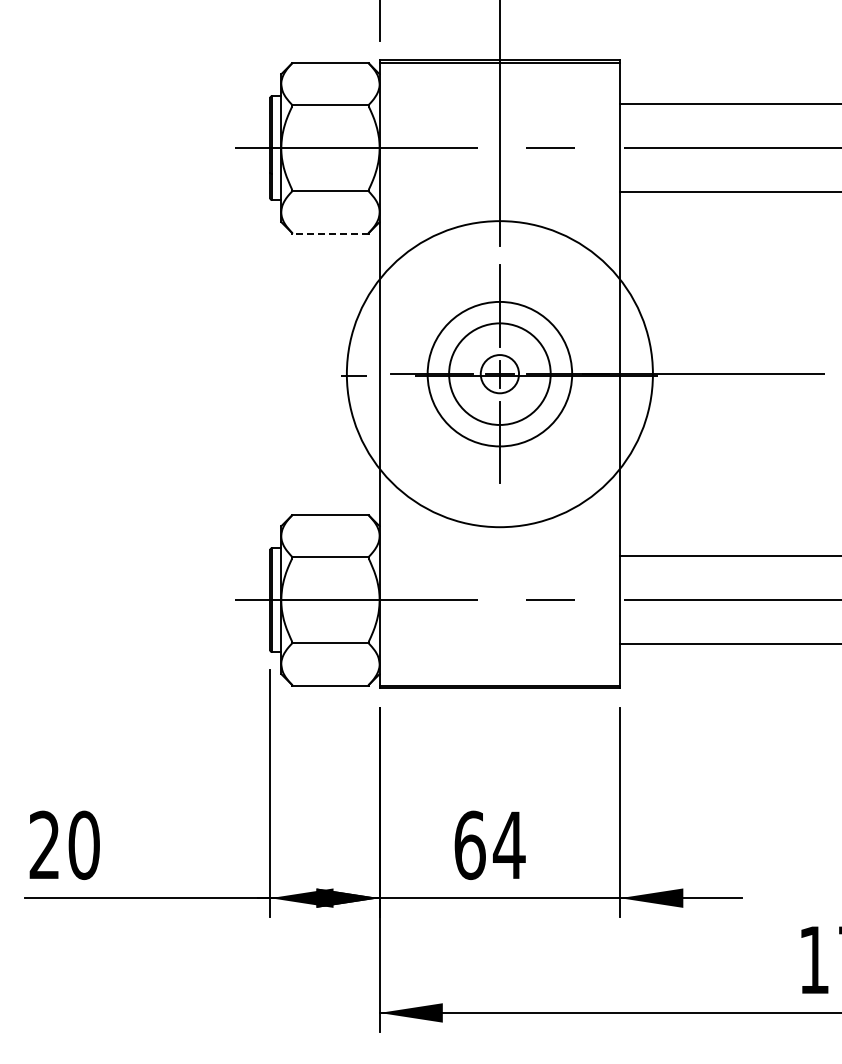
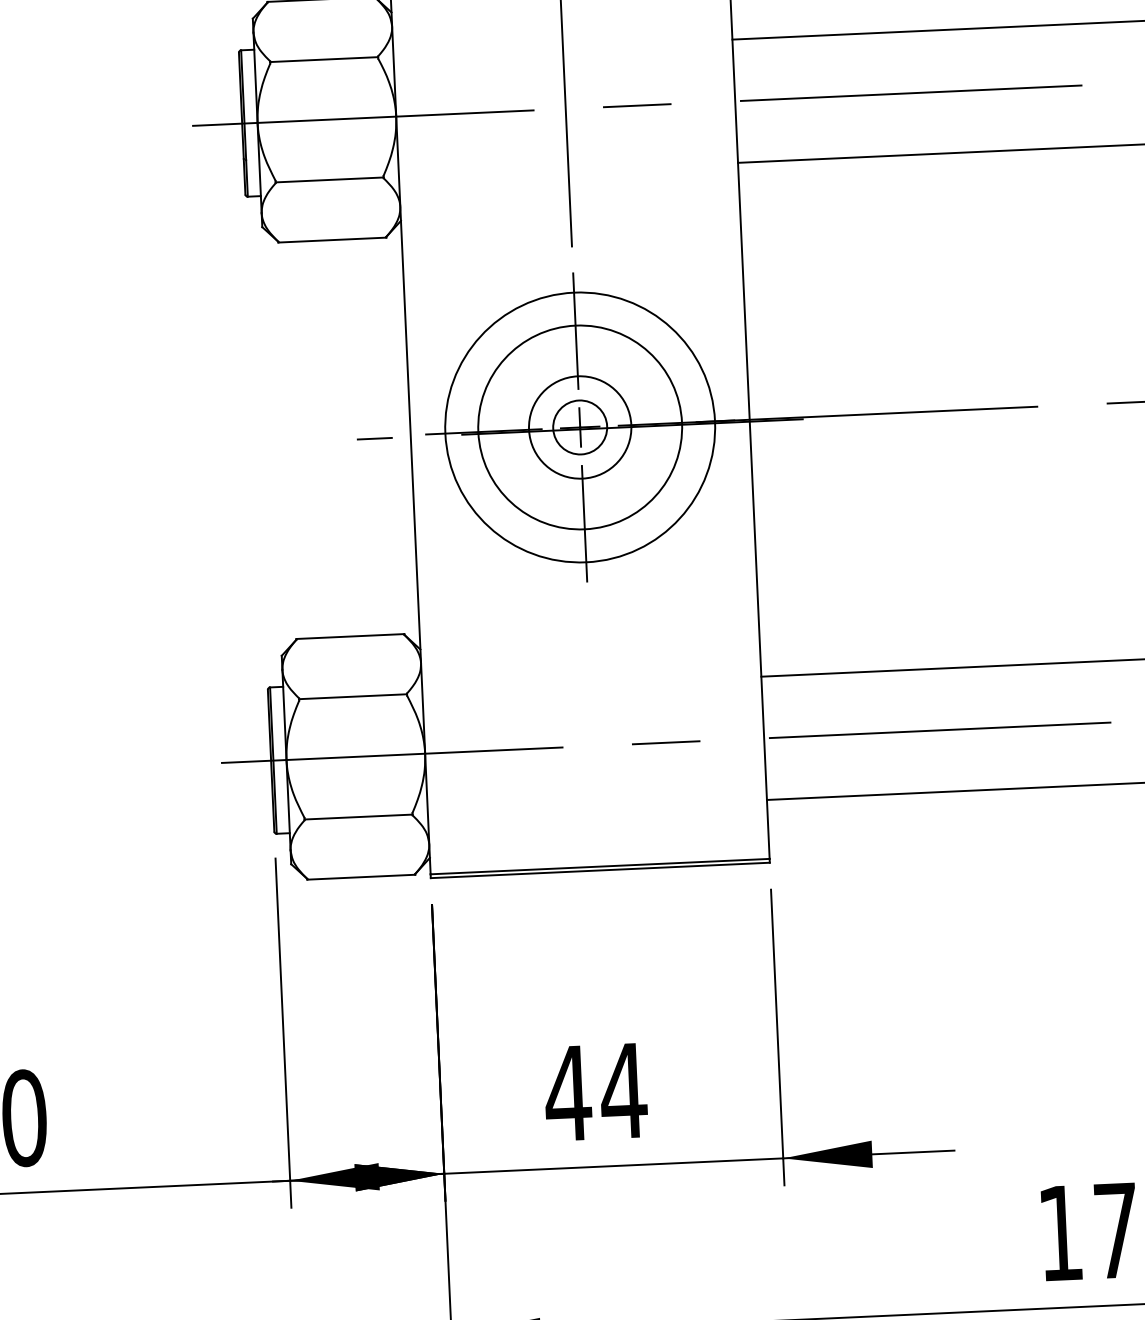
line: (329, 233) -> (330, 240), dashed -> solid
circle: (499, 373) -> (579, 426), size x0.62
circle: (499, 373) -> (579, 426), size x0.71
text: (469, 844) -> (567, 1092), 64 -> 44

